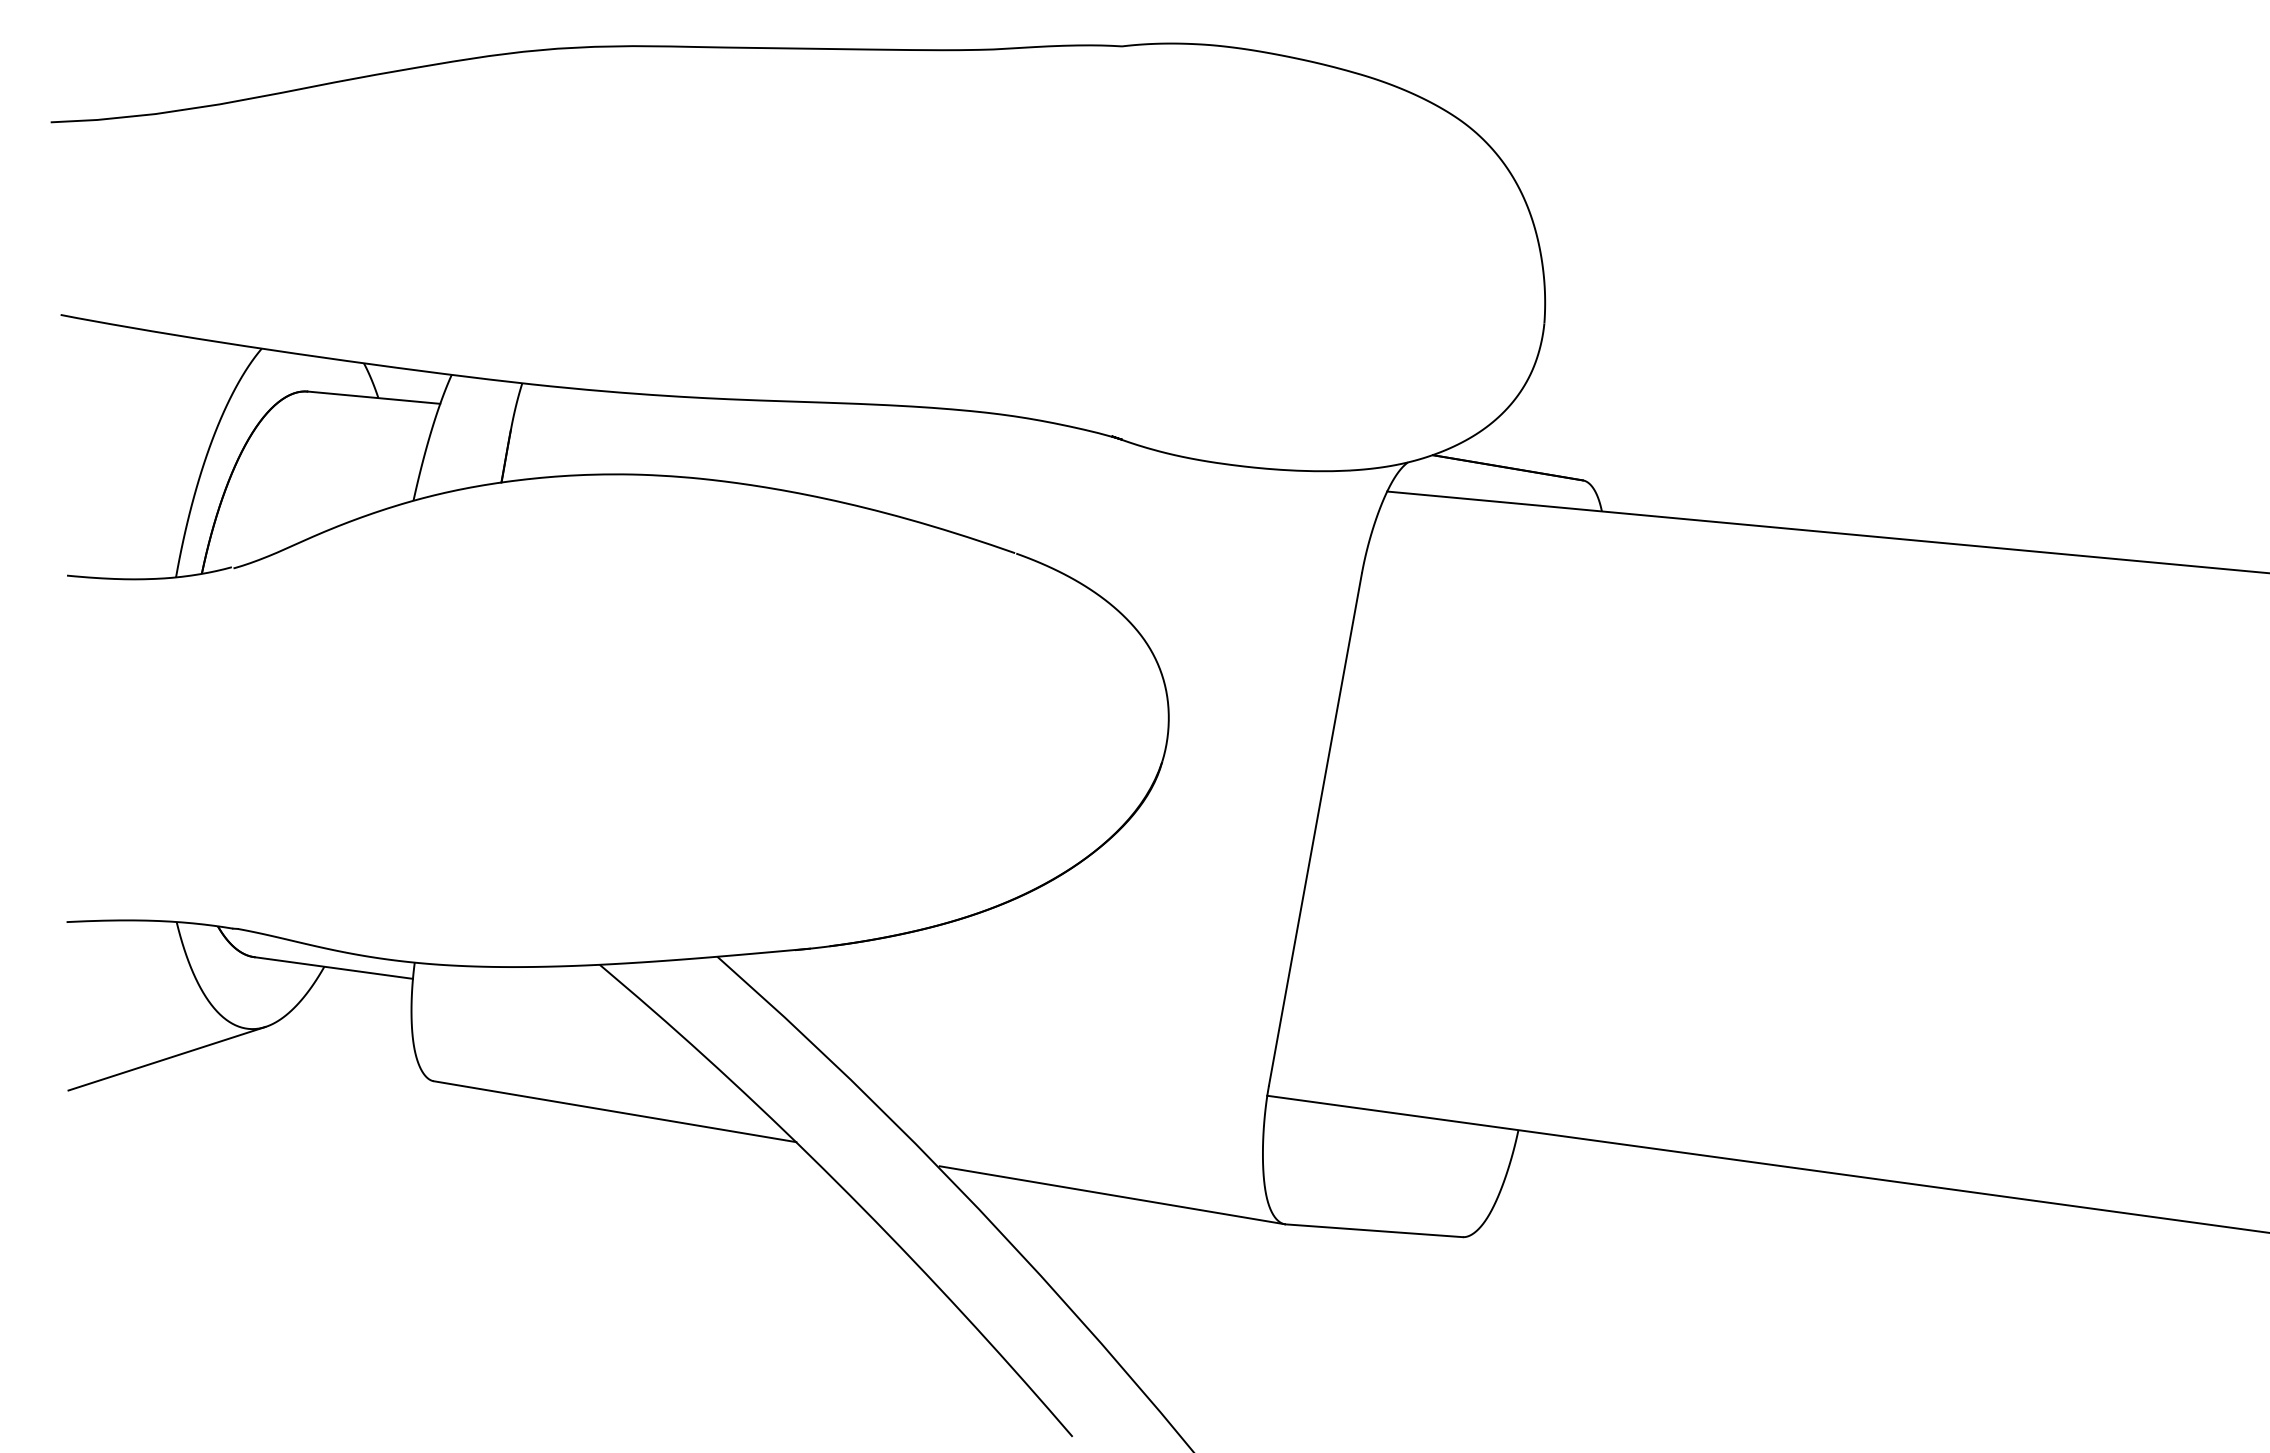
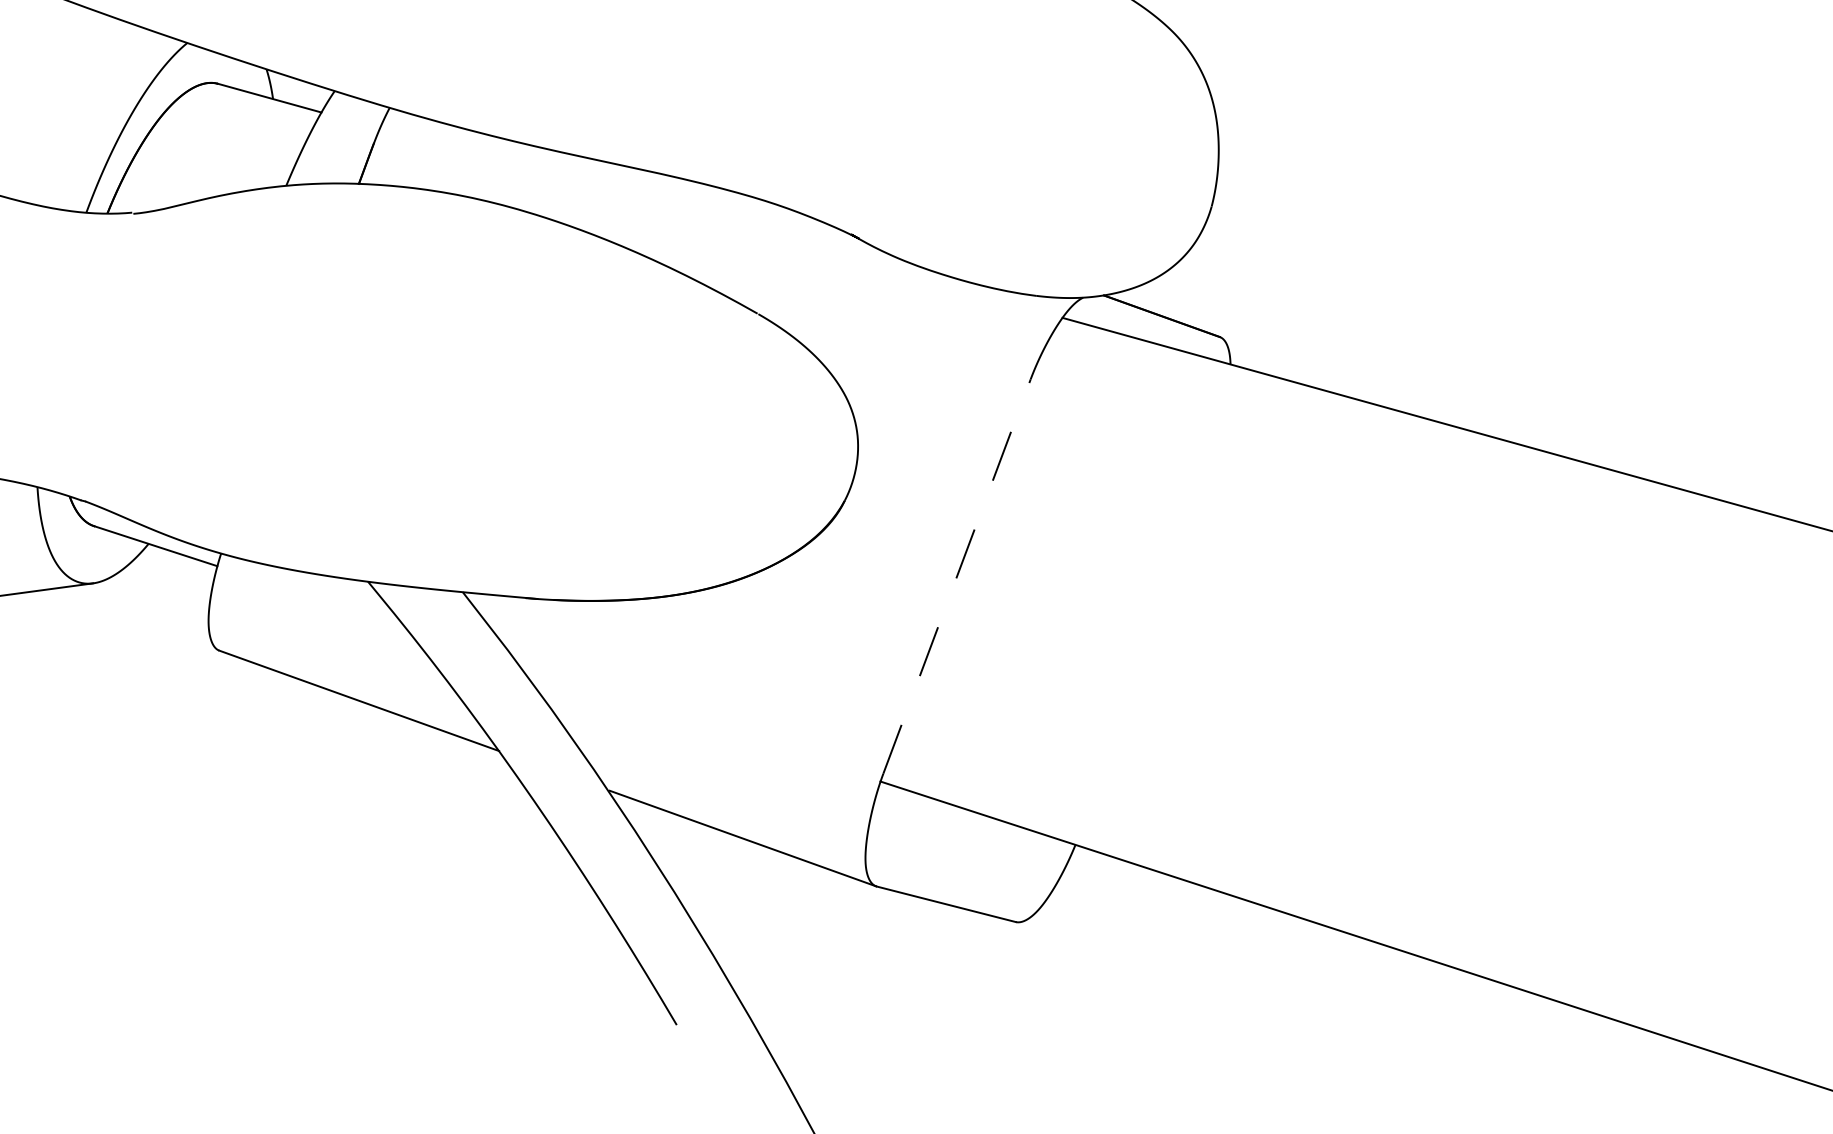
line: (1315, 829) -> (957, 576), solid -> dashed

